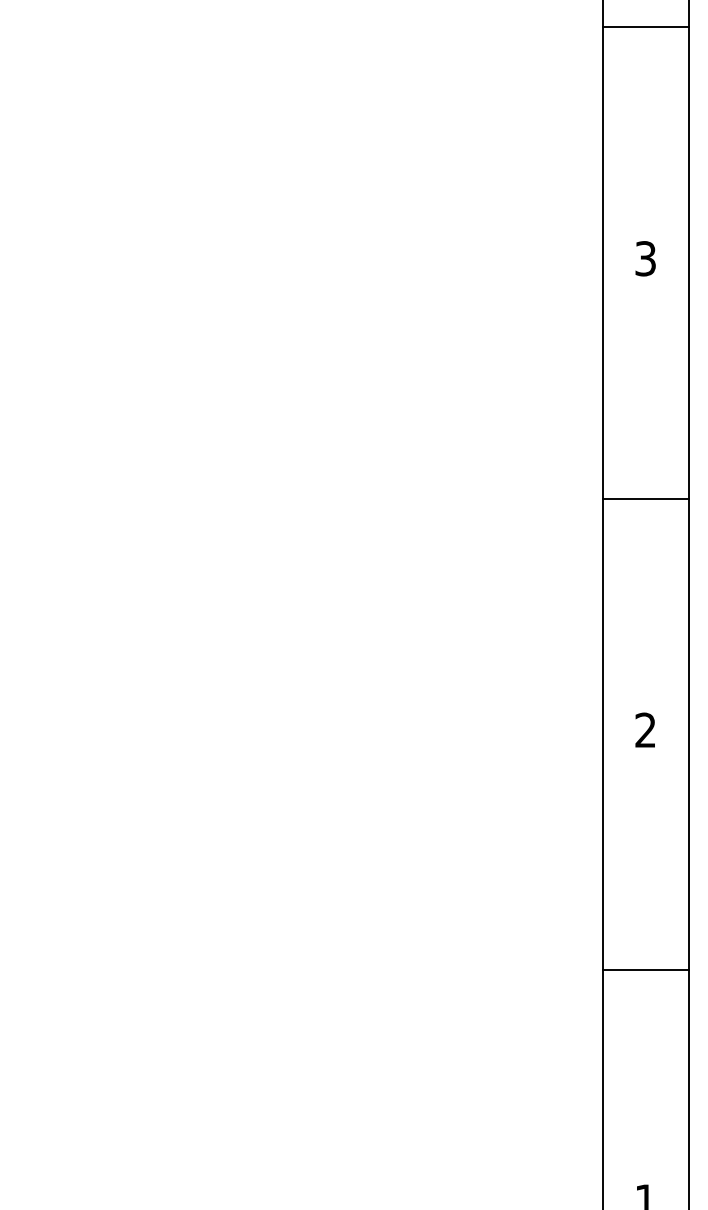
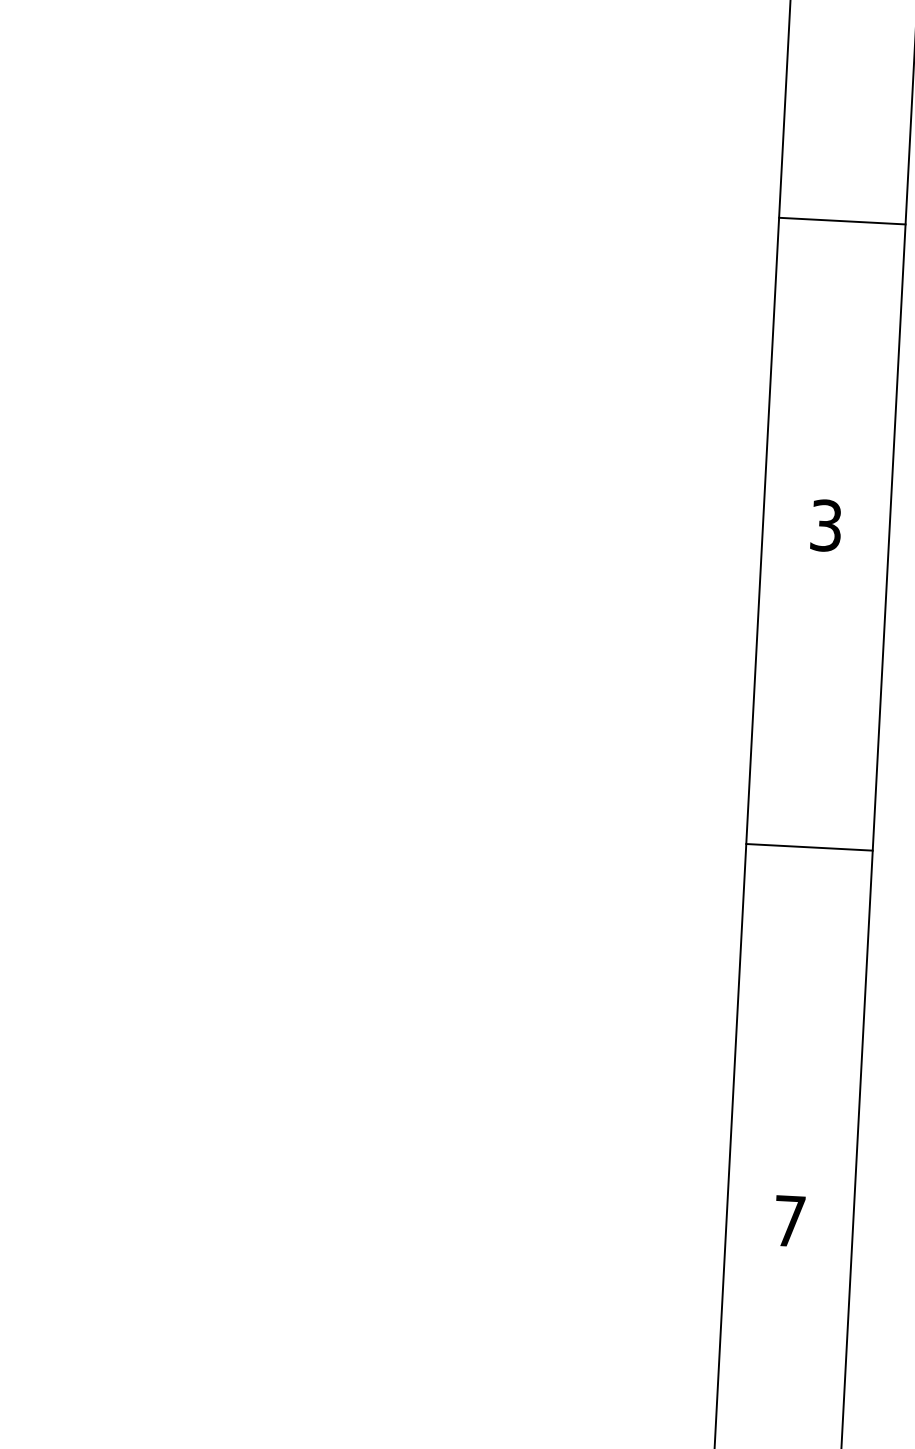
line: (645, 27) -> (841, 221), moved
line: (645, 498) -> (809, 846), moved
text: (645, 729) -> (789, 1220), 2 -> 7

